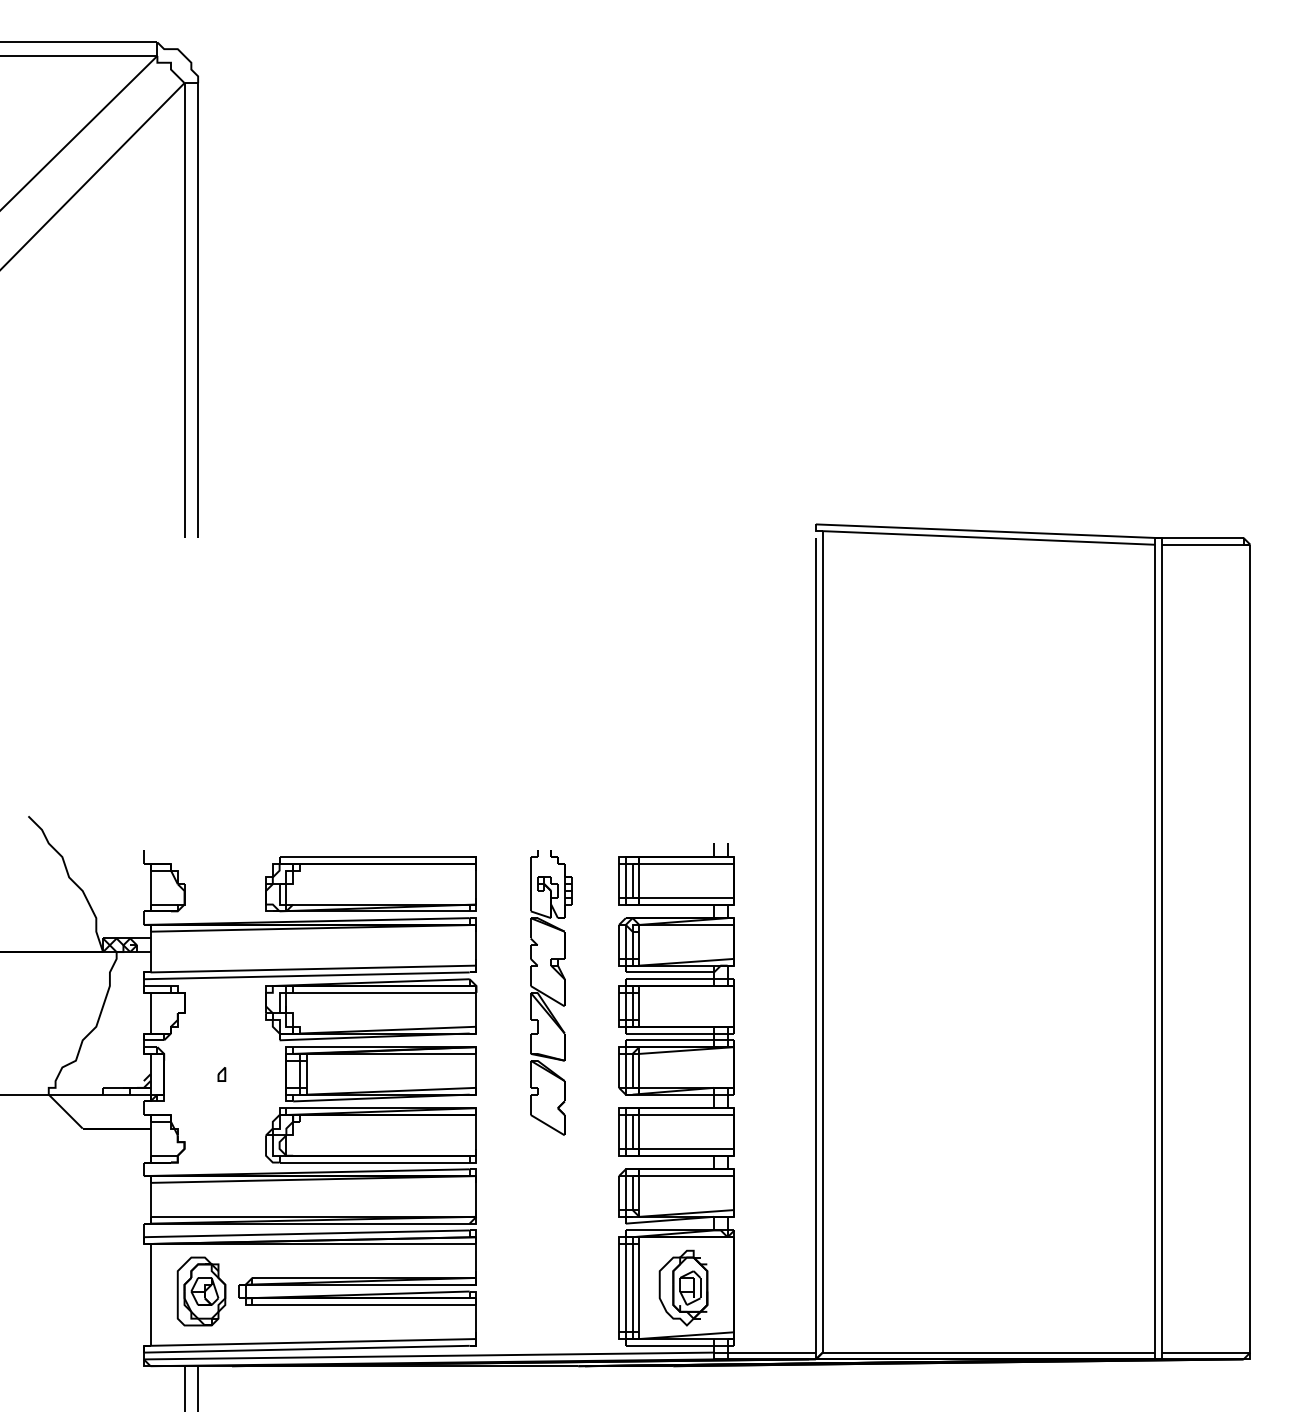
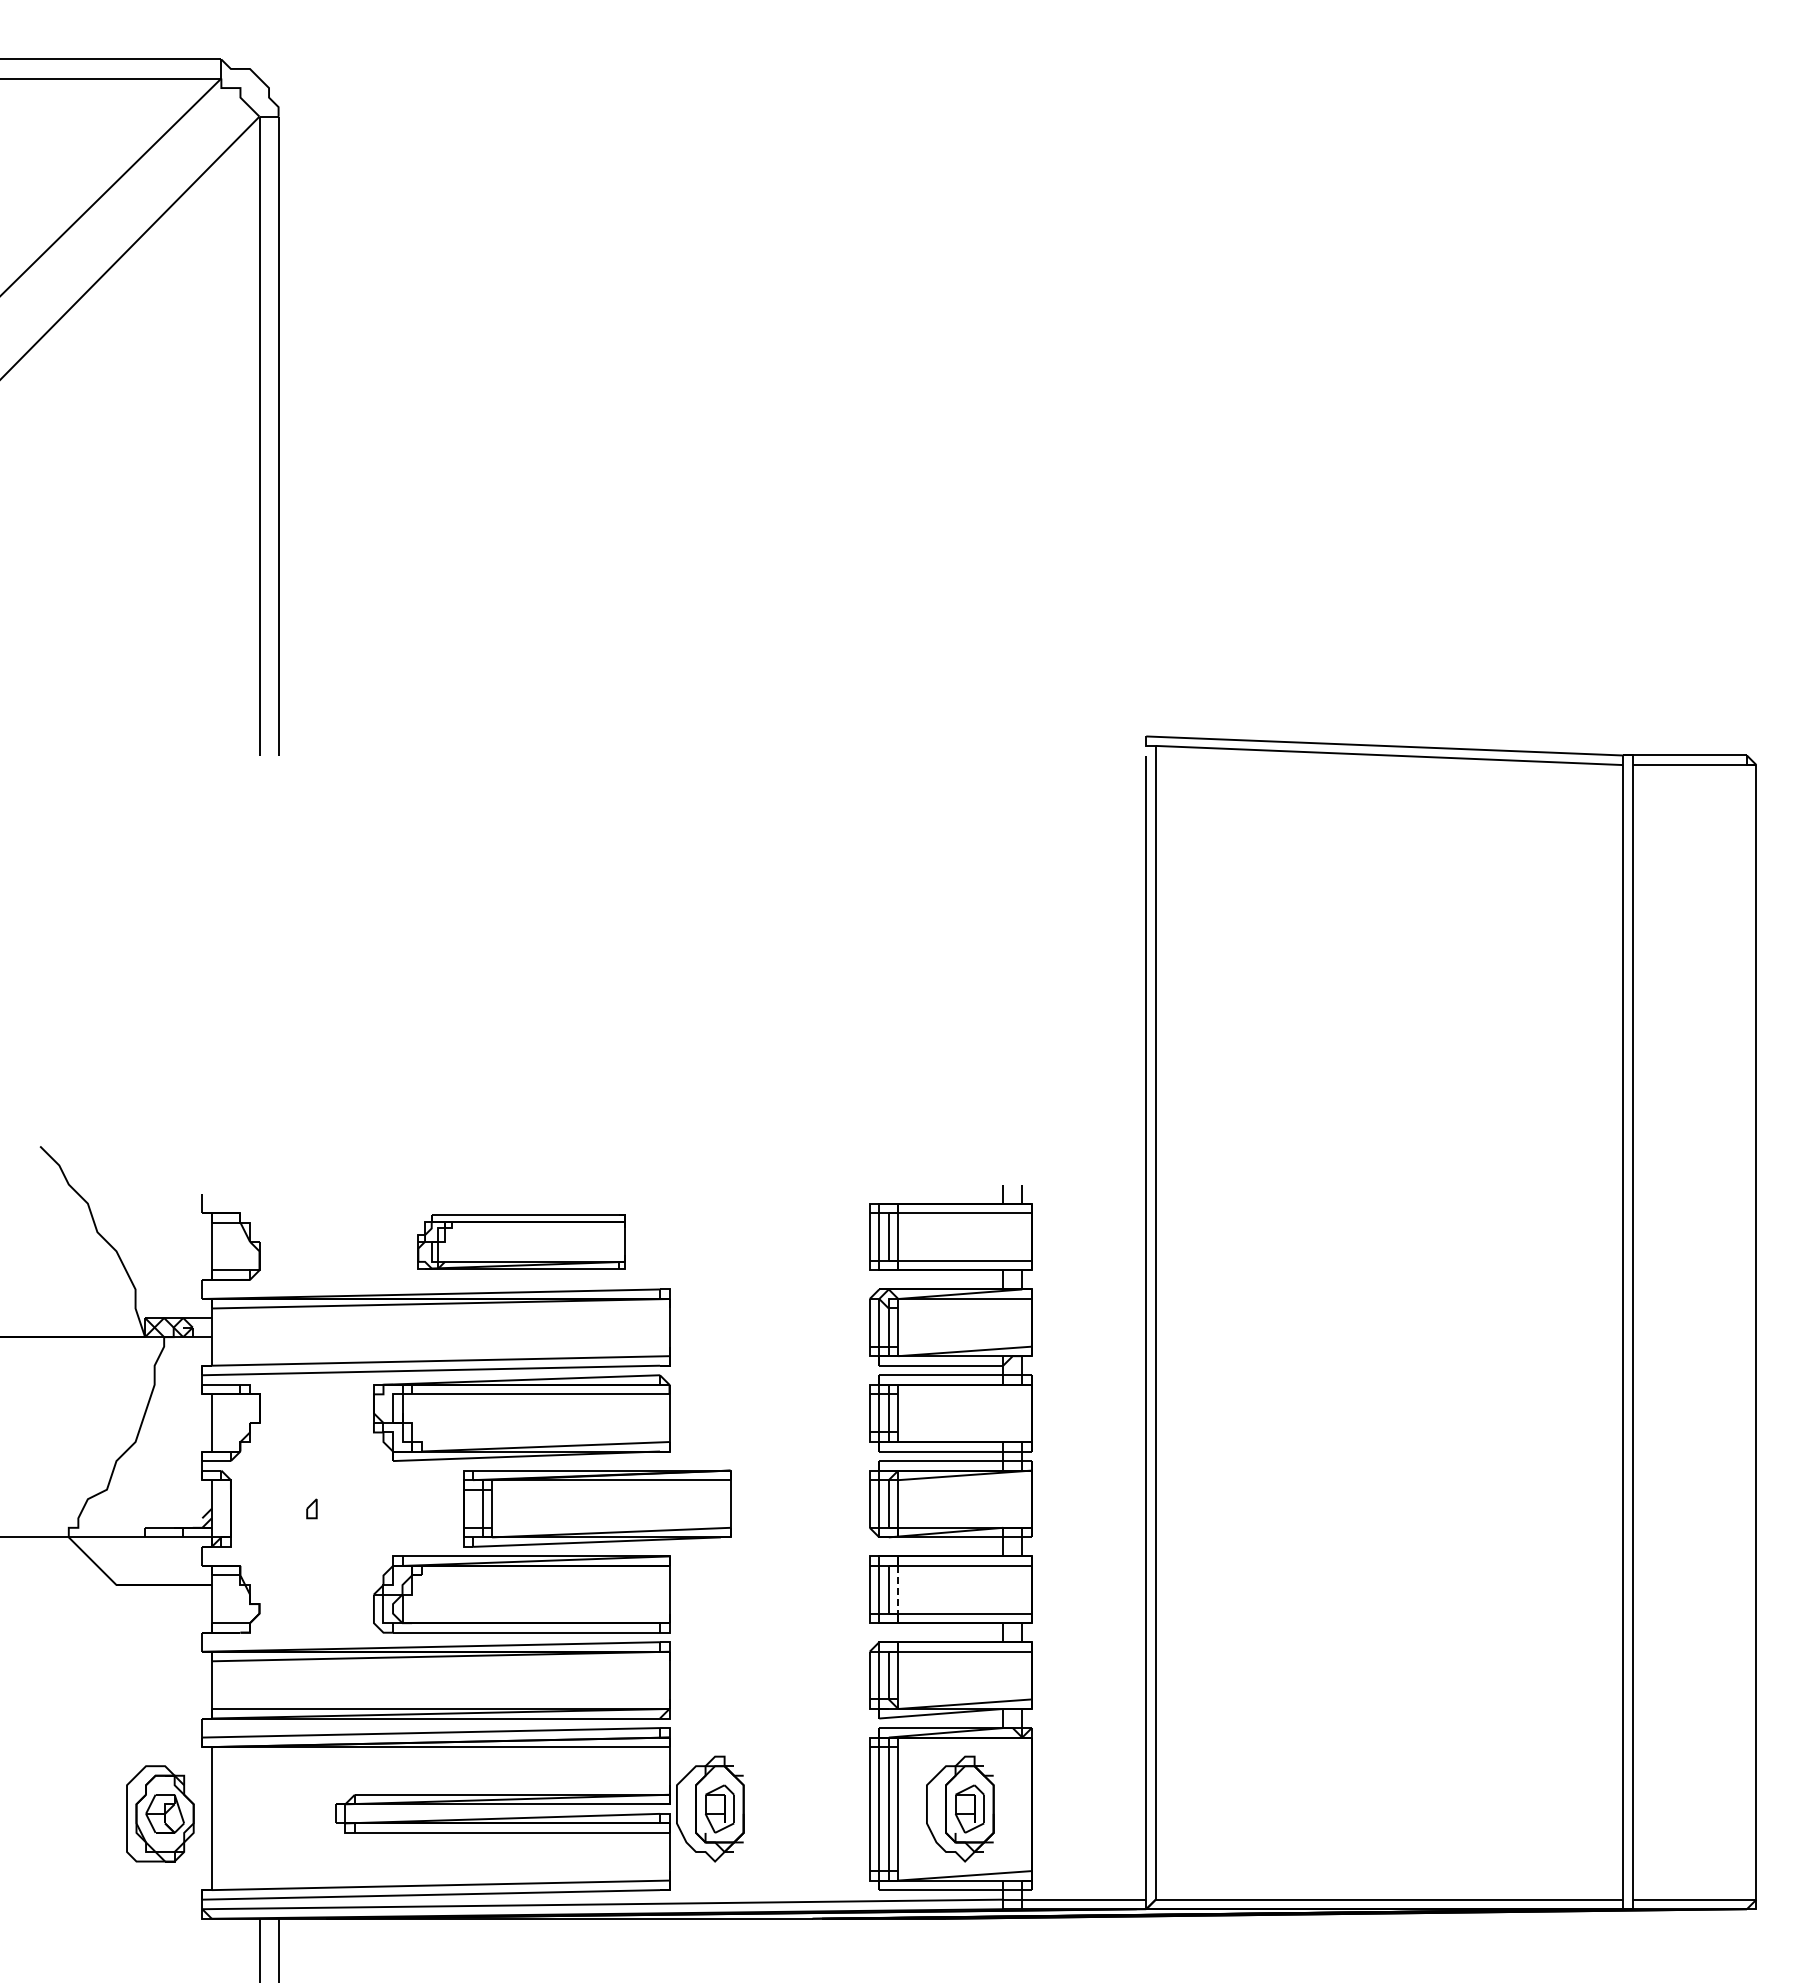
part: (371, 884) -> (521, 1241), size x0.7
part: (551, 992) -> (774, 1394), removed
part: (381, 1074) -> (597, 1508), moved
line: (639, 1131) -> (898, 1589), solid -> dashed
part: (505, 1287) -> (710, 1808), added
part: (201, 1291) -> (160, 1813), moved

